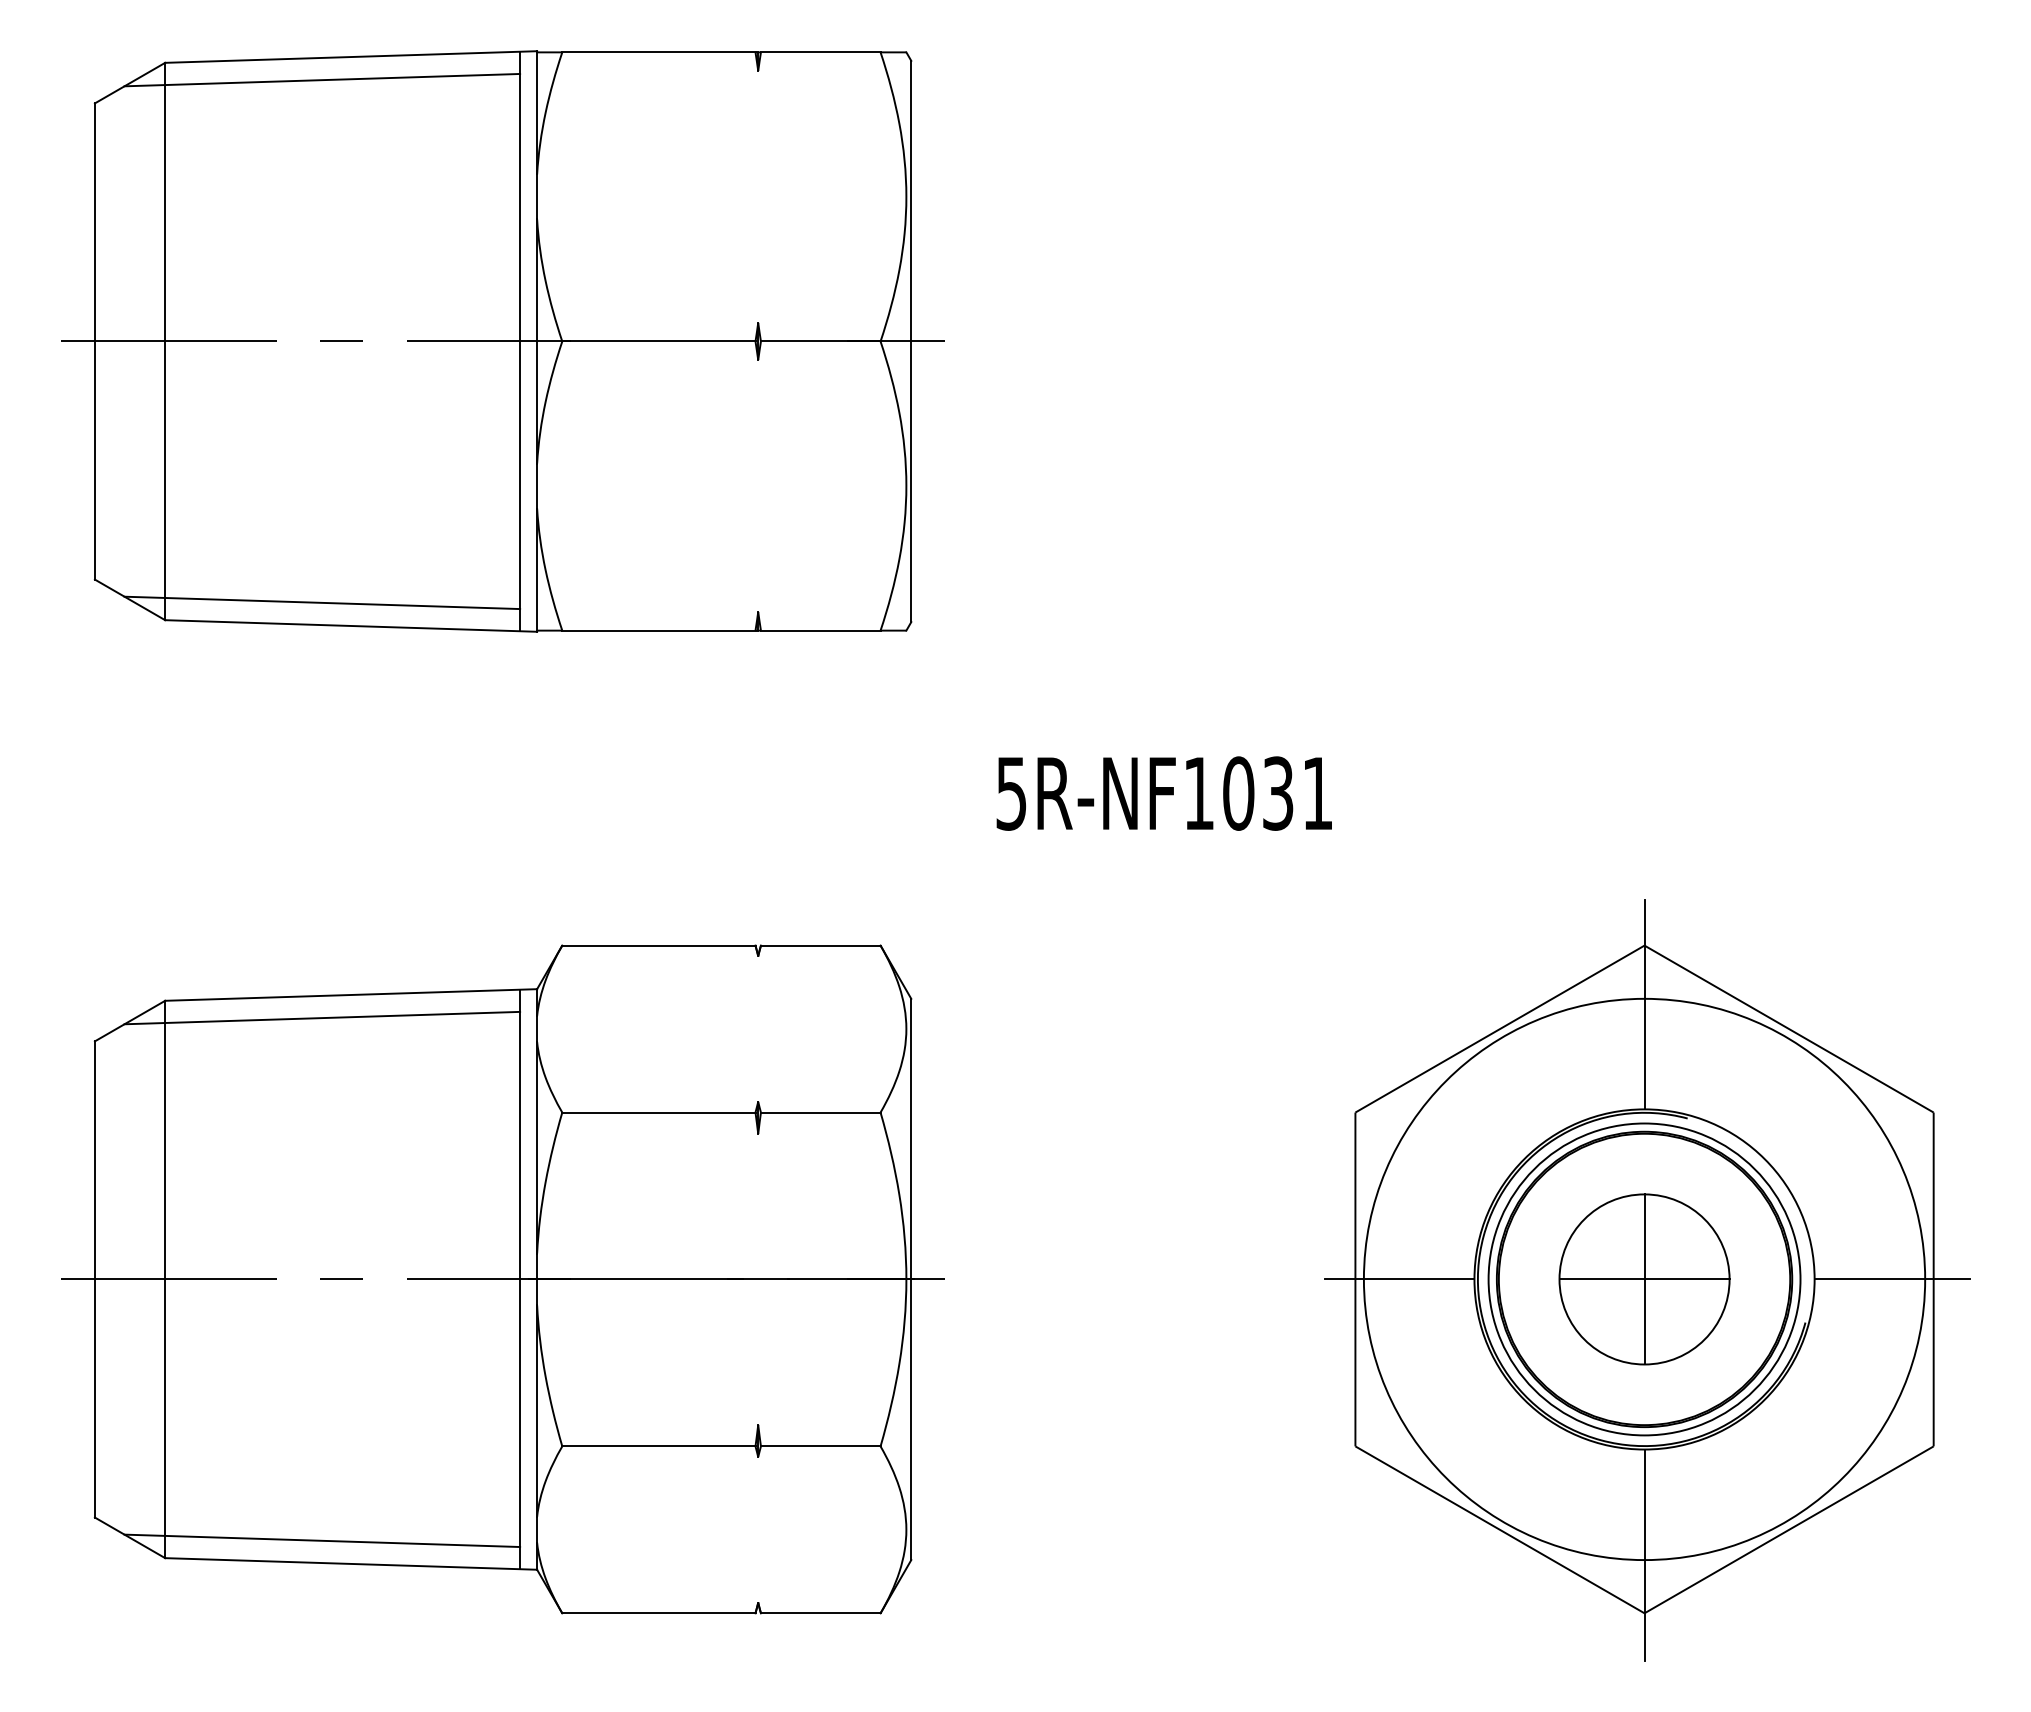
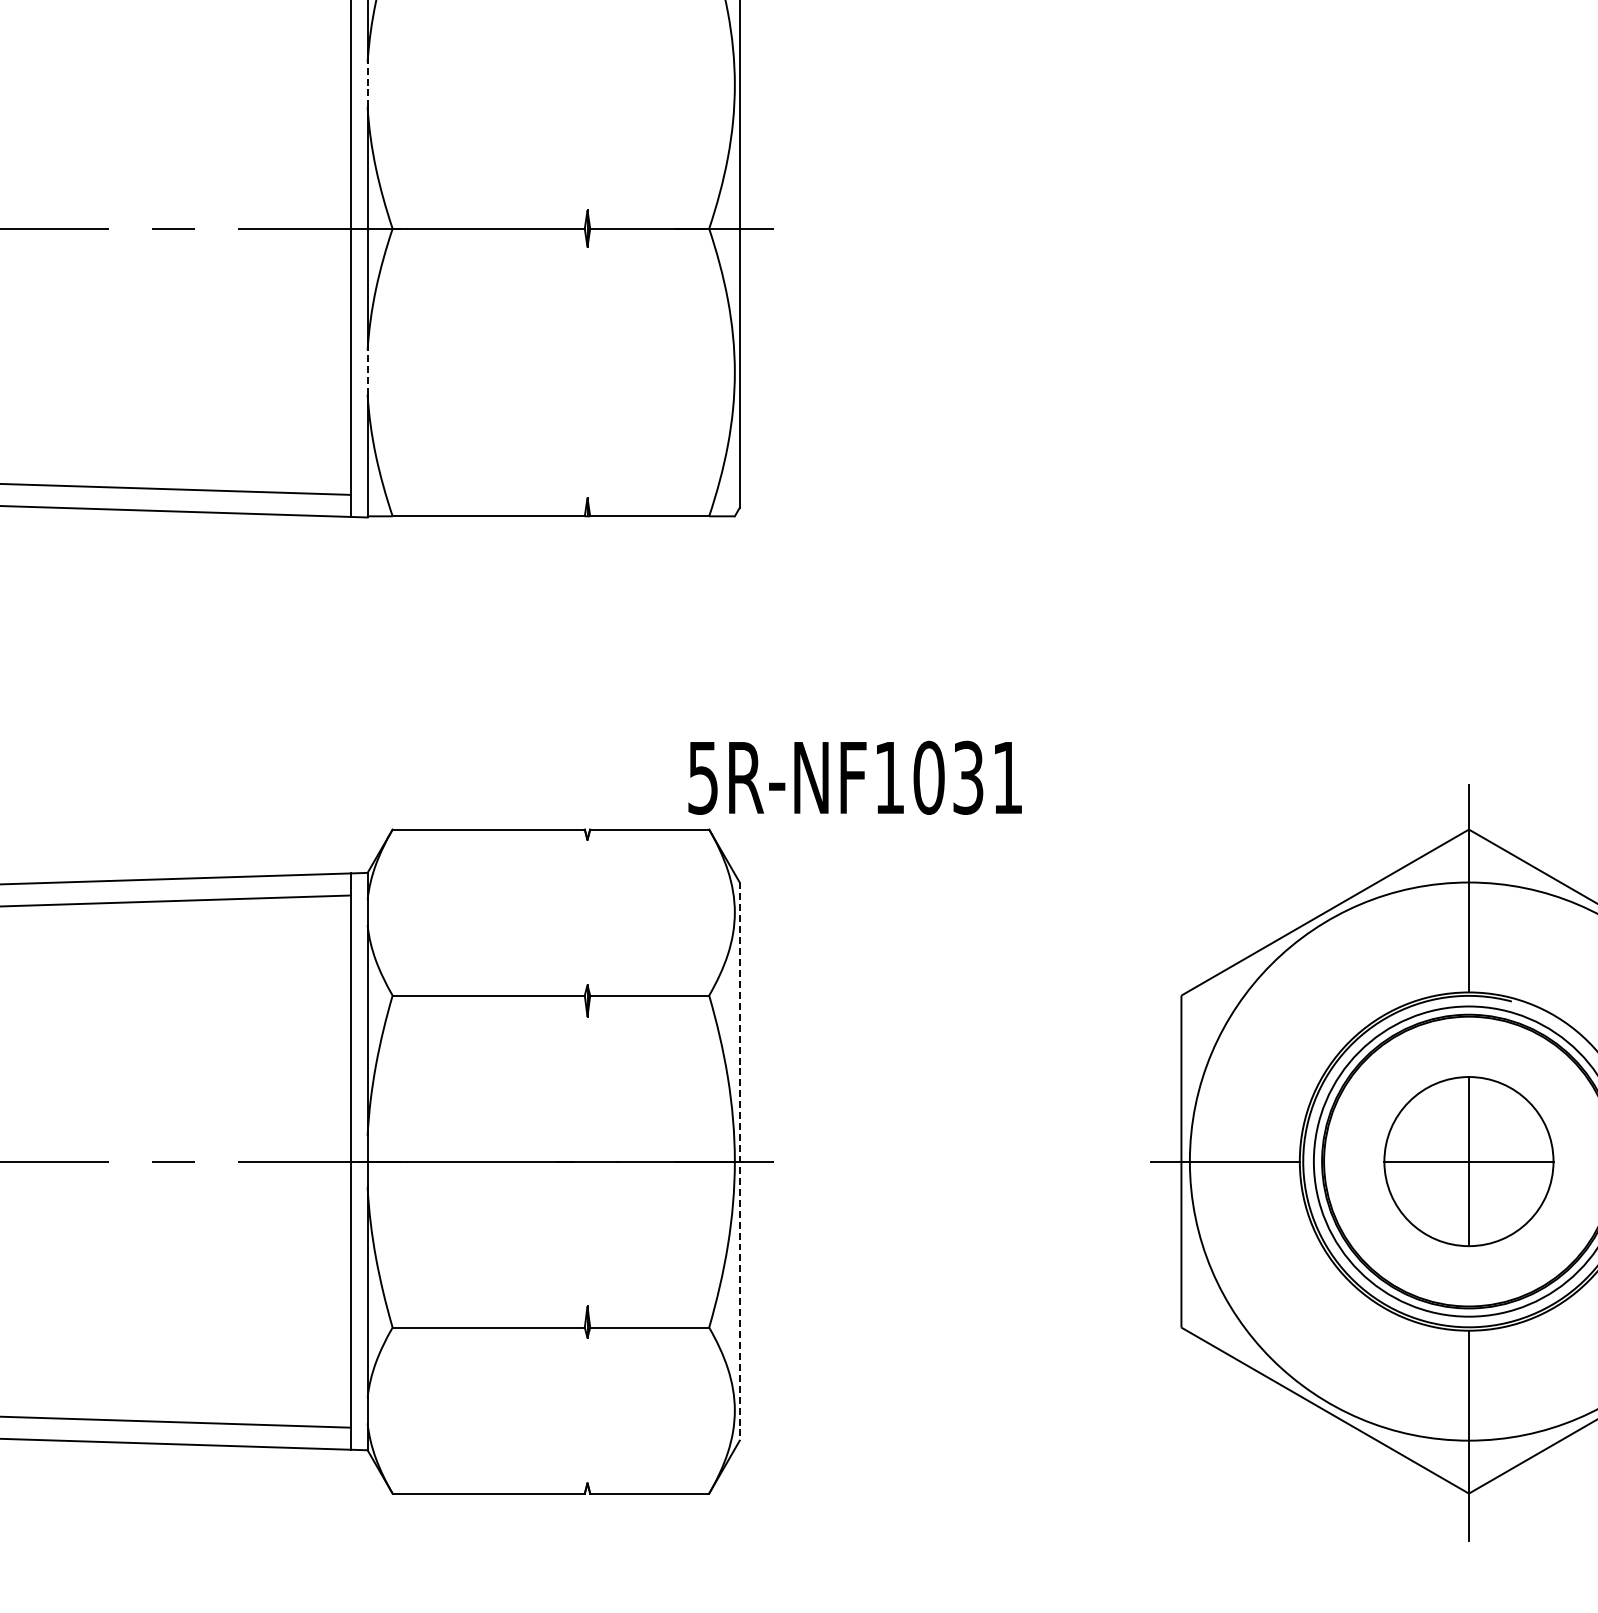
line: (537, 196) -> (368, 84), solid -> dashed
line: (537, 485) -> (368, 372), solid -> dashed
text: (1163, 793) -> (854, 777), moved
line: (911, 1279) -> (739, 1161), solid -> dashed

